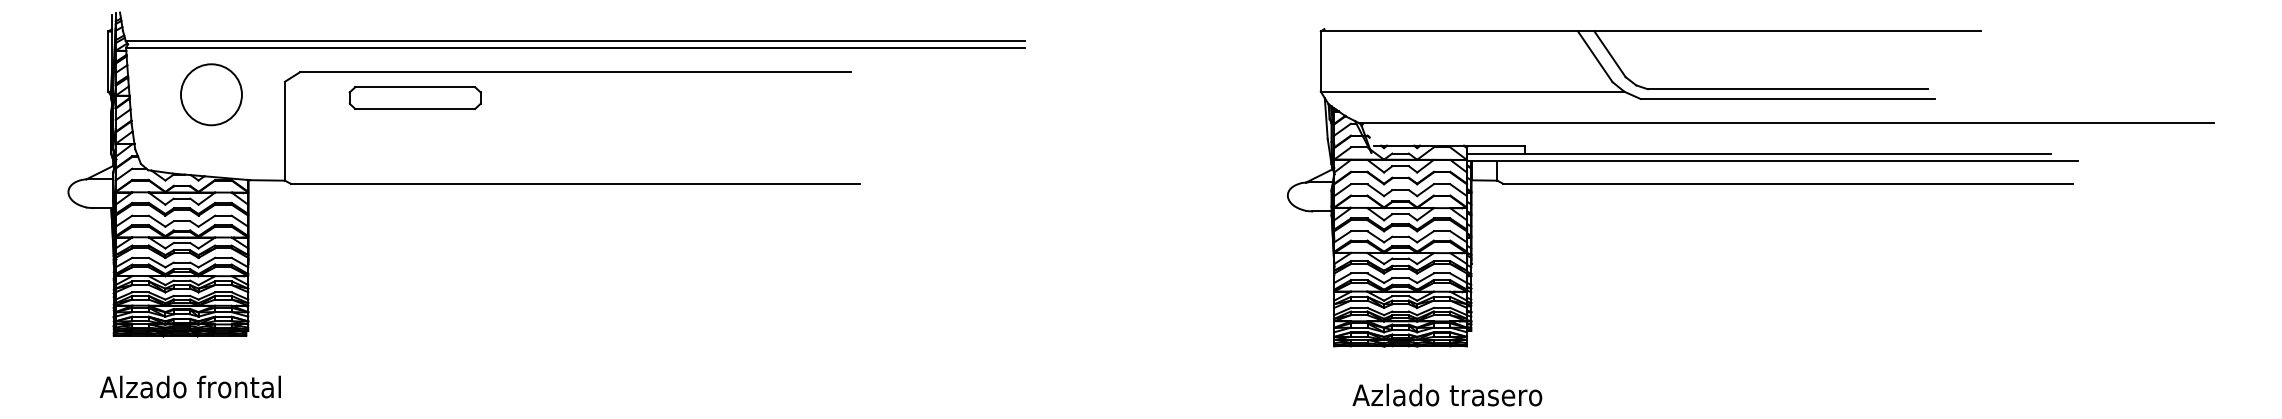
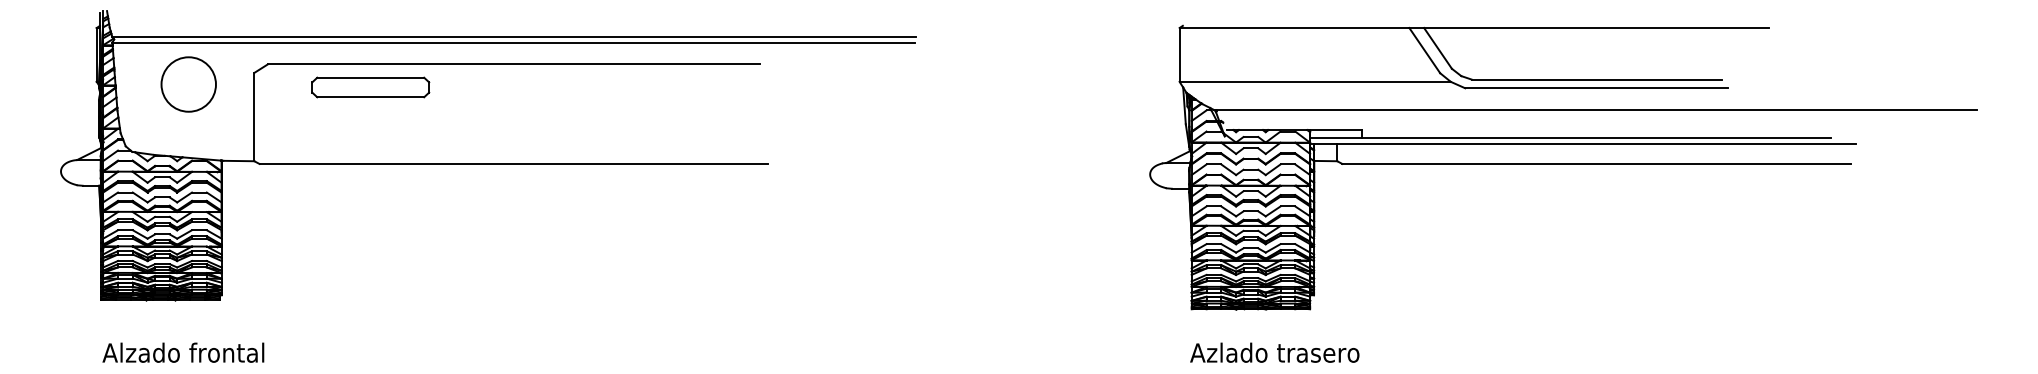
text: (190, 386) -> (183, 352), moved
text: (1447, 394) -> (1274, 352), moved

